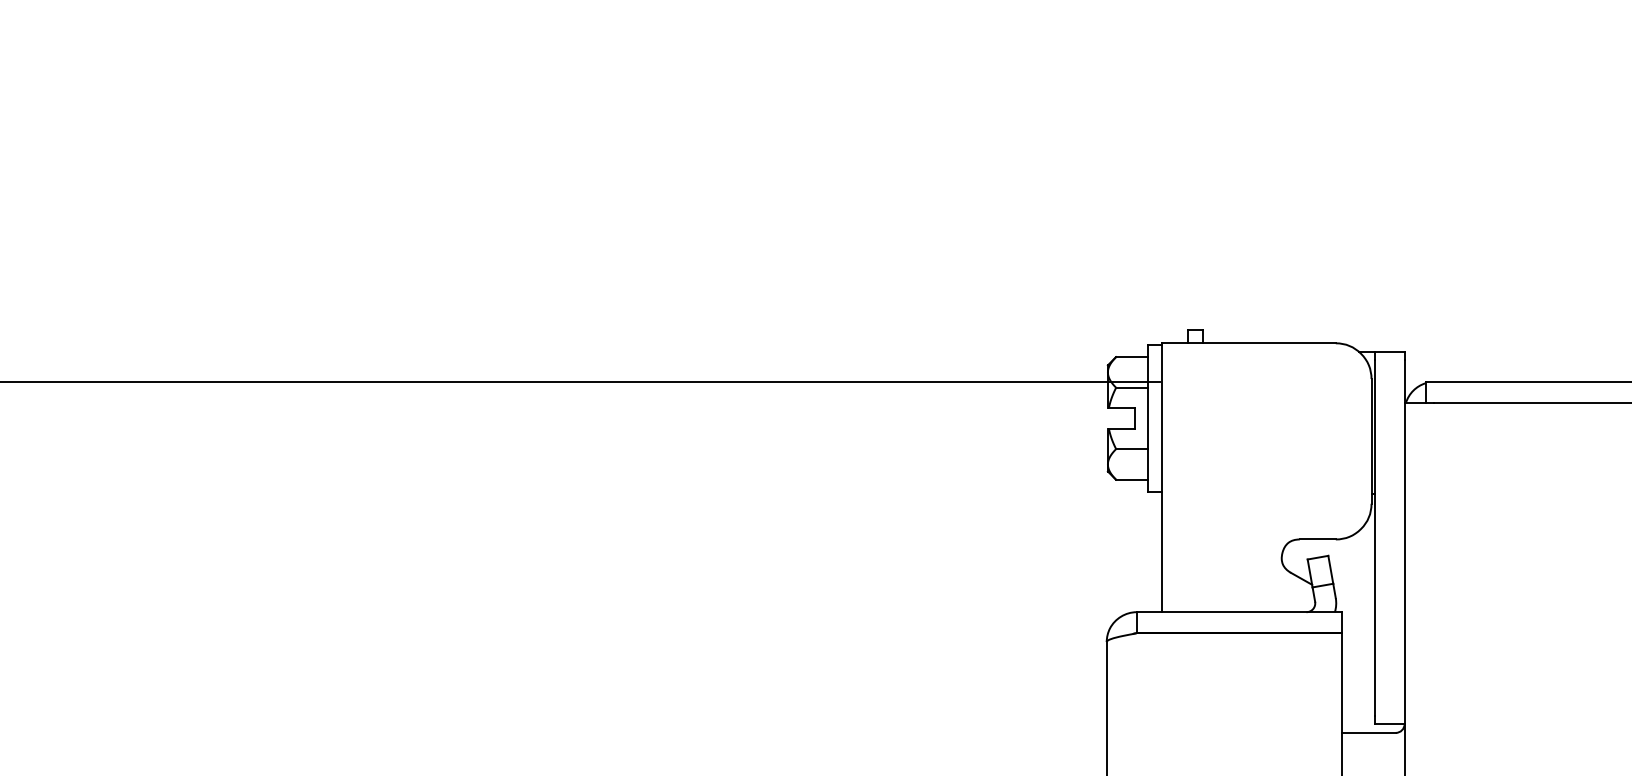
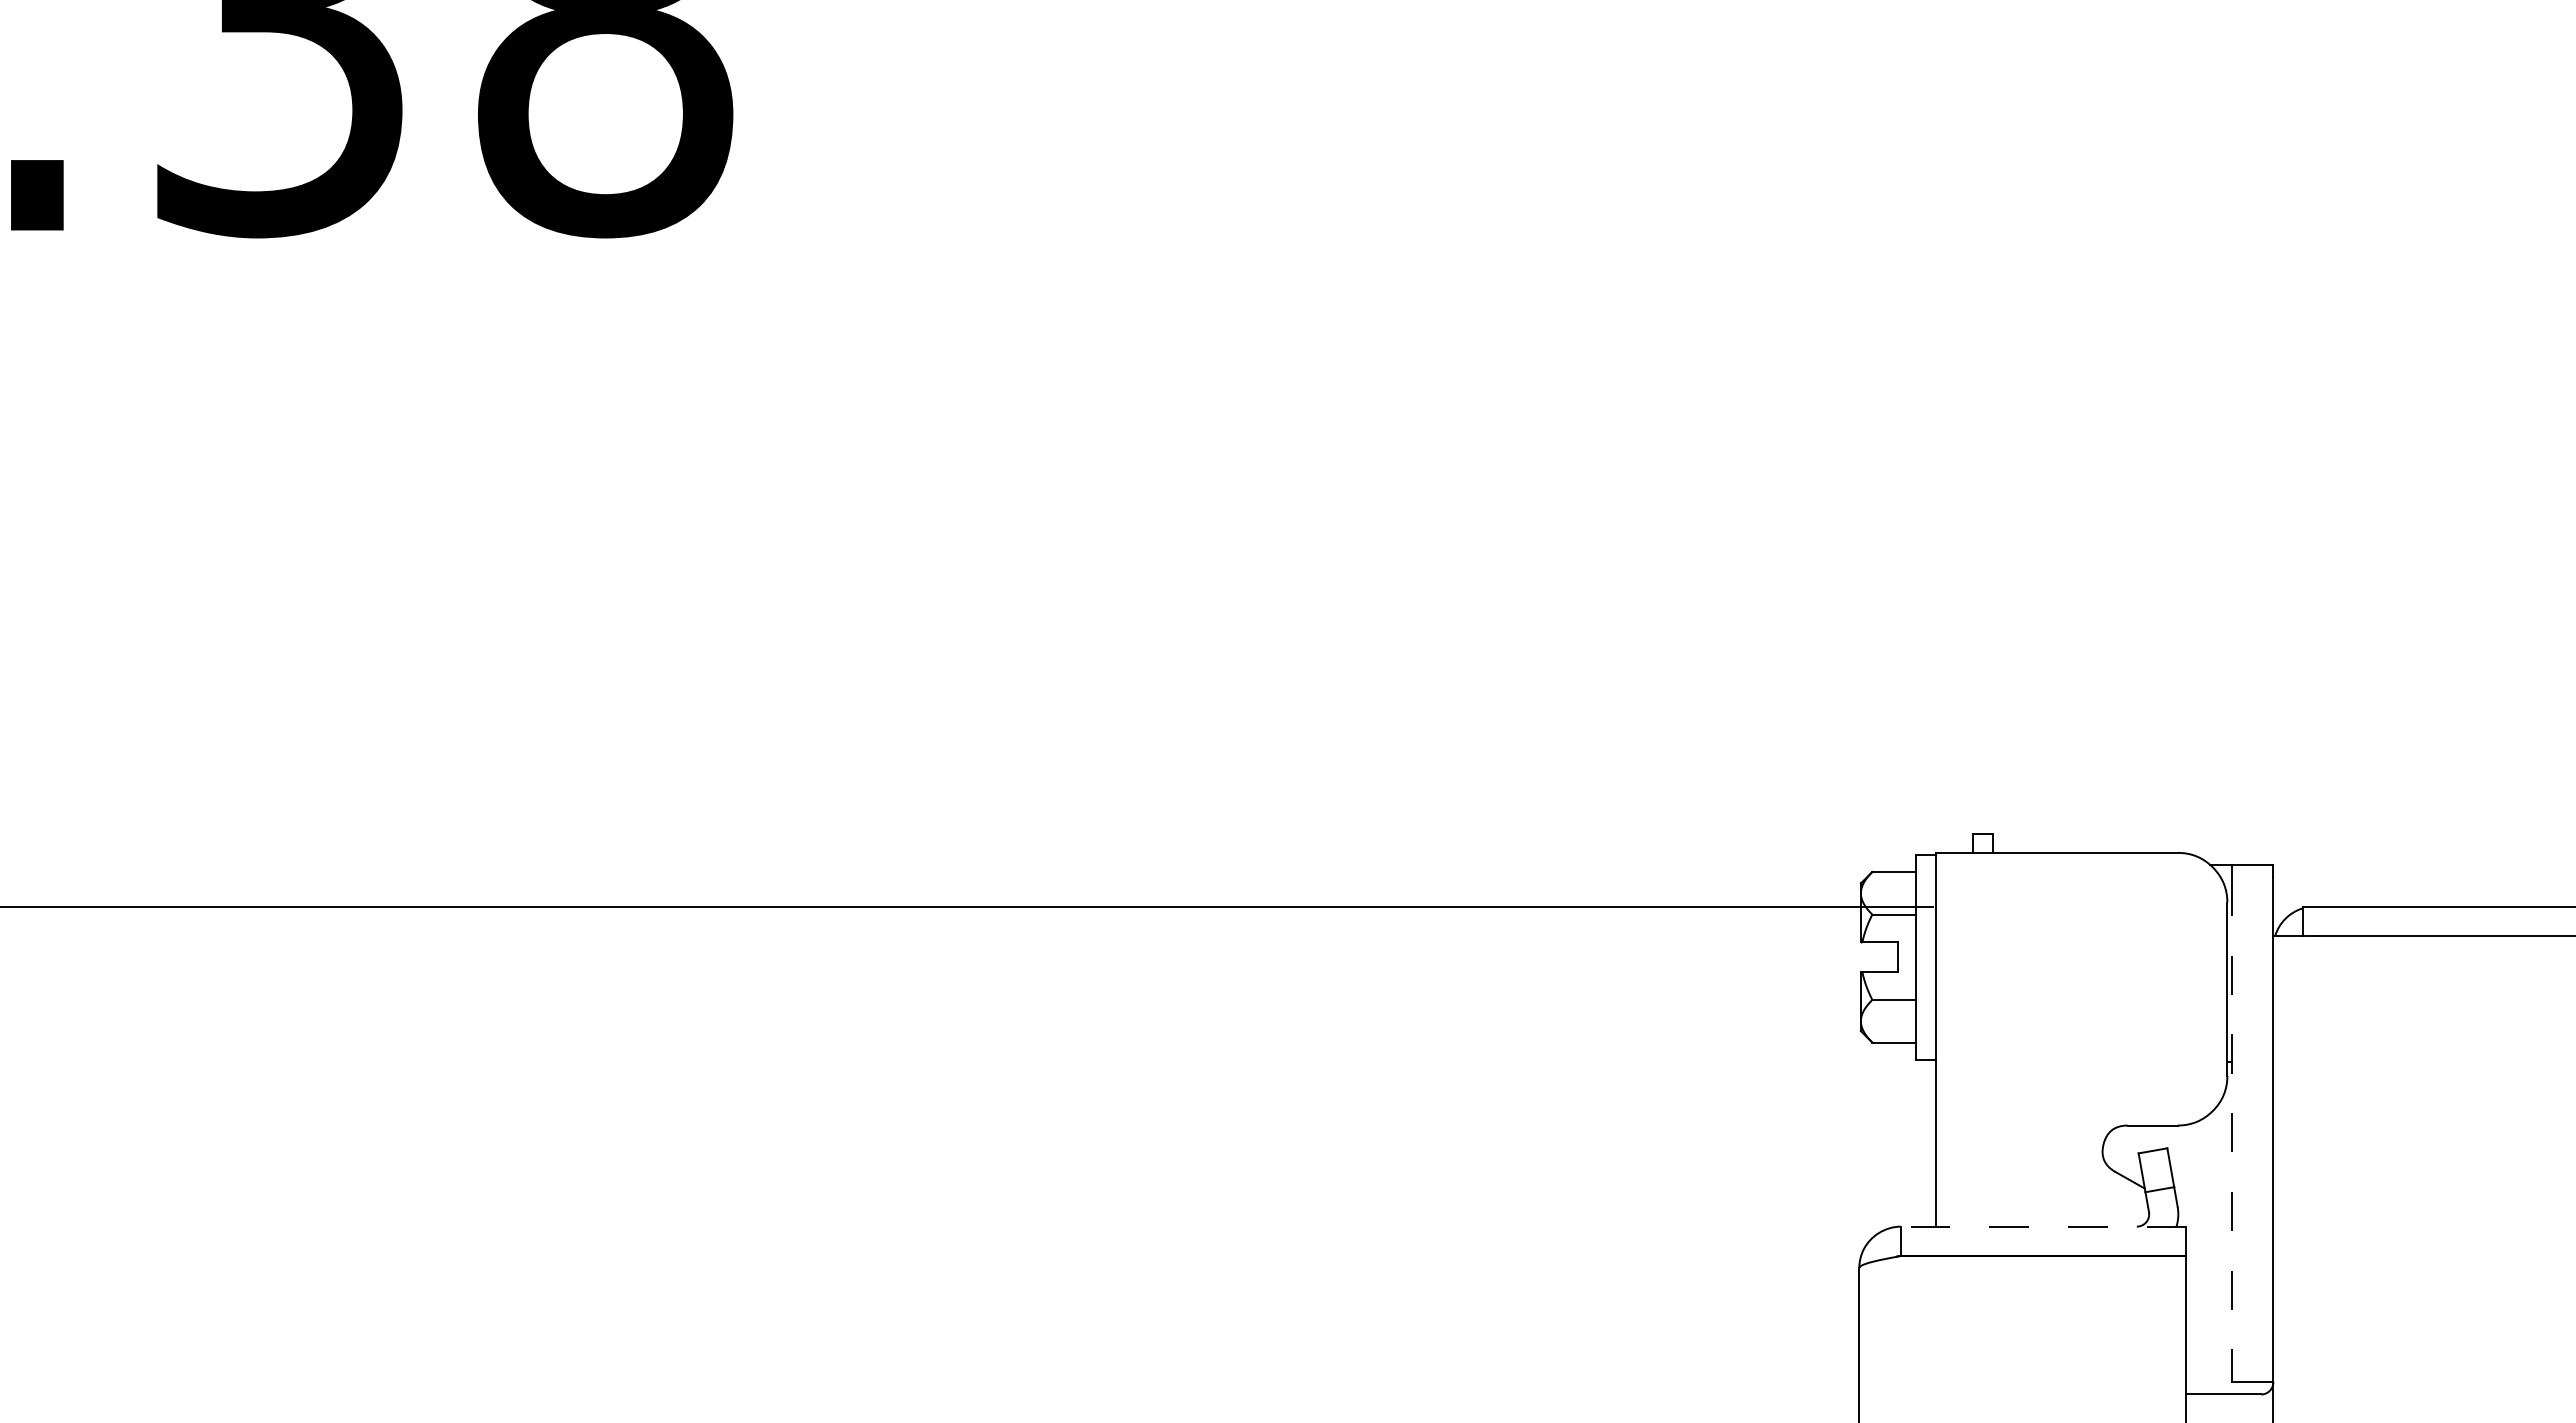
line: (1375, 537) -> (2232, 1123), solid -> dashed
line: (1239, 612) -> (2043, 1226), solid -> dashed

